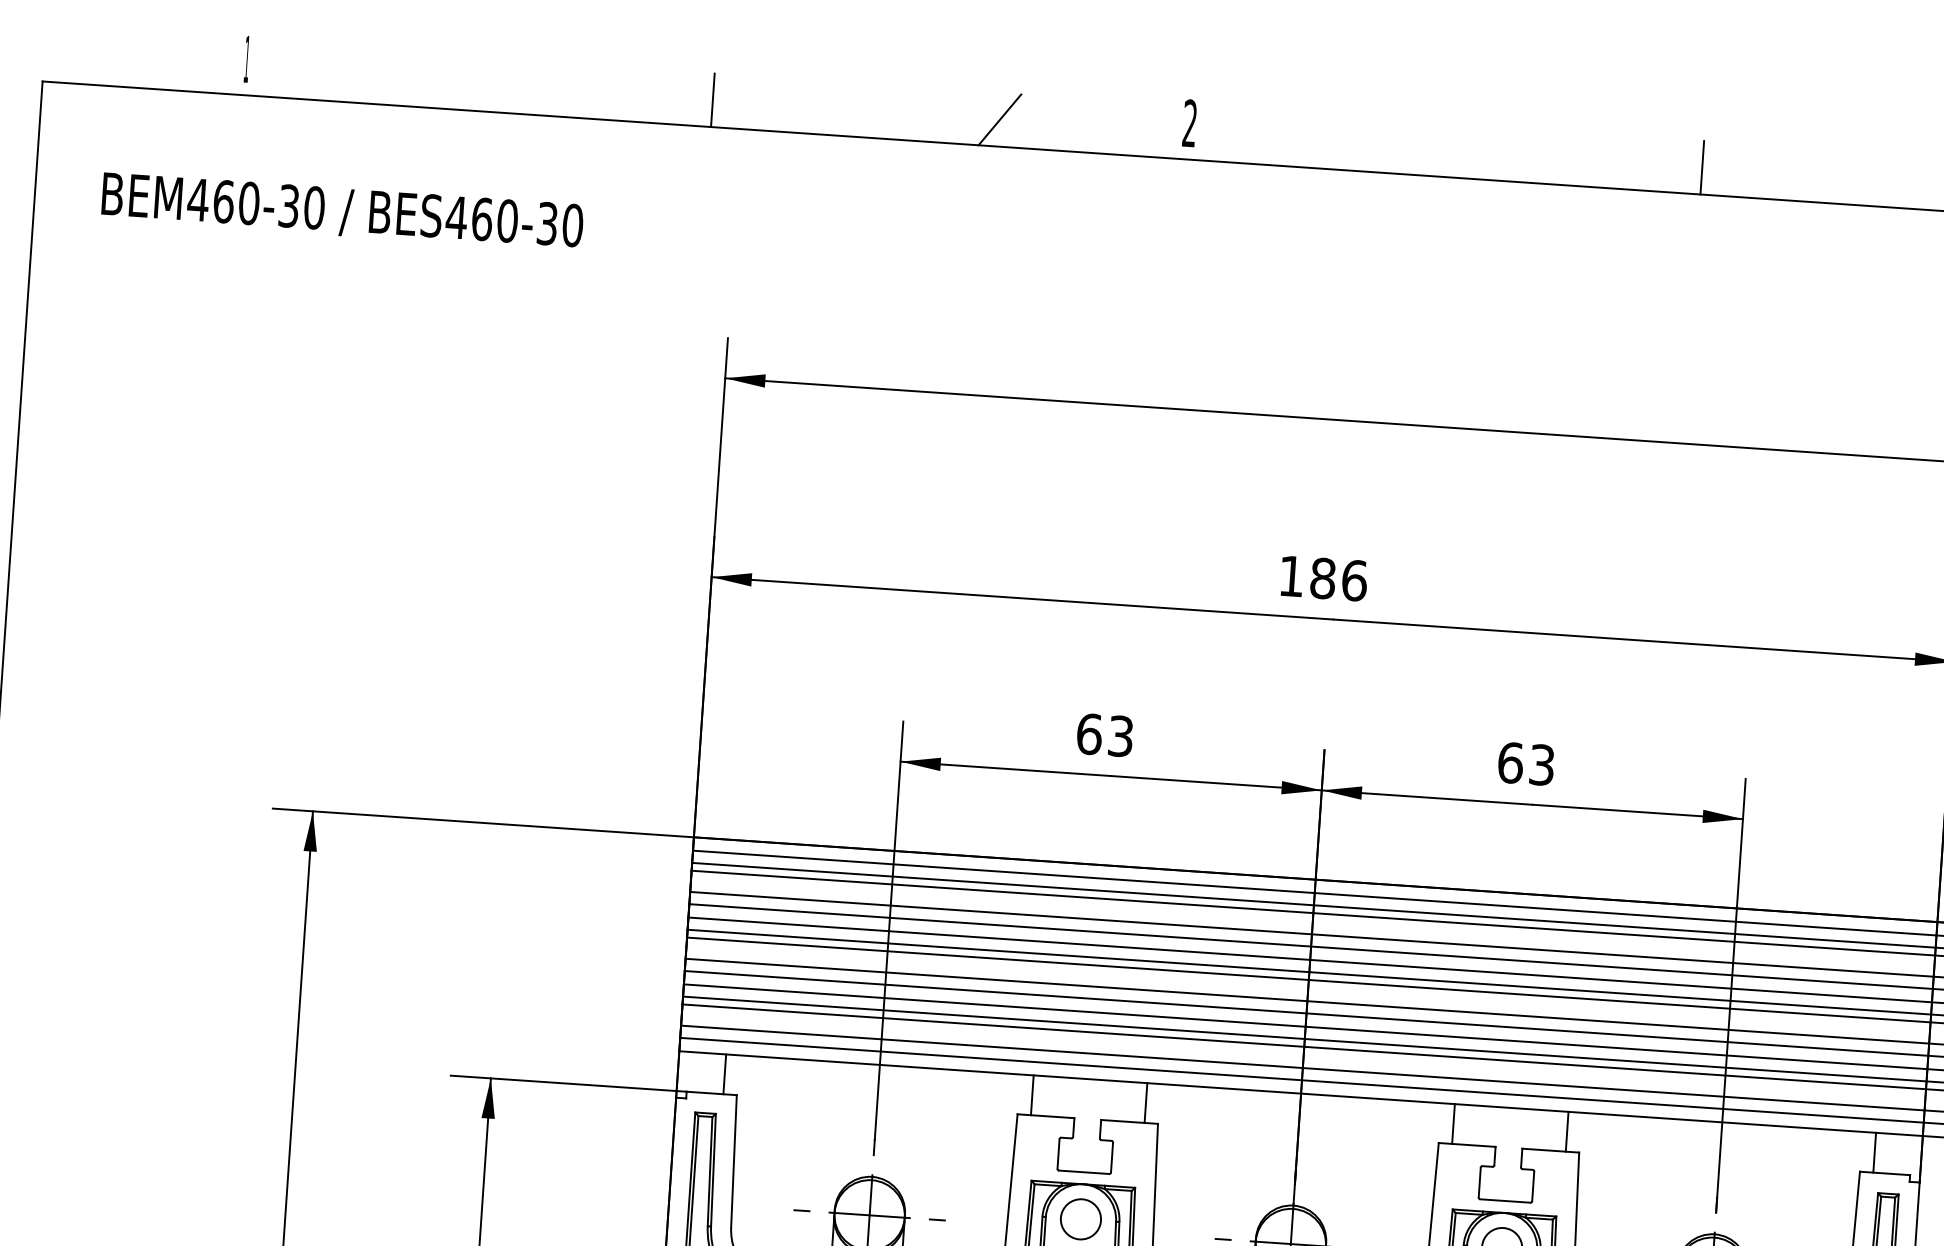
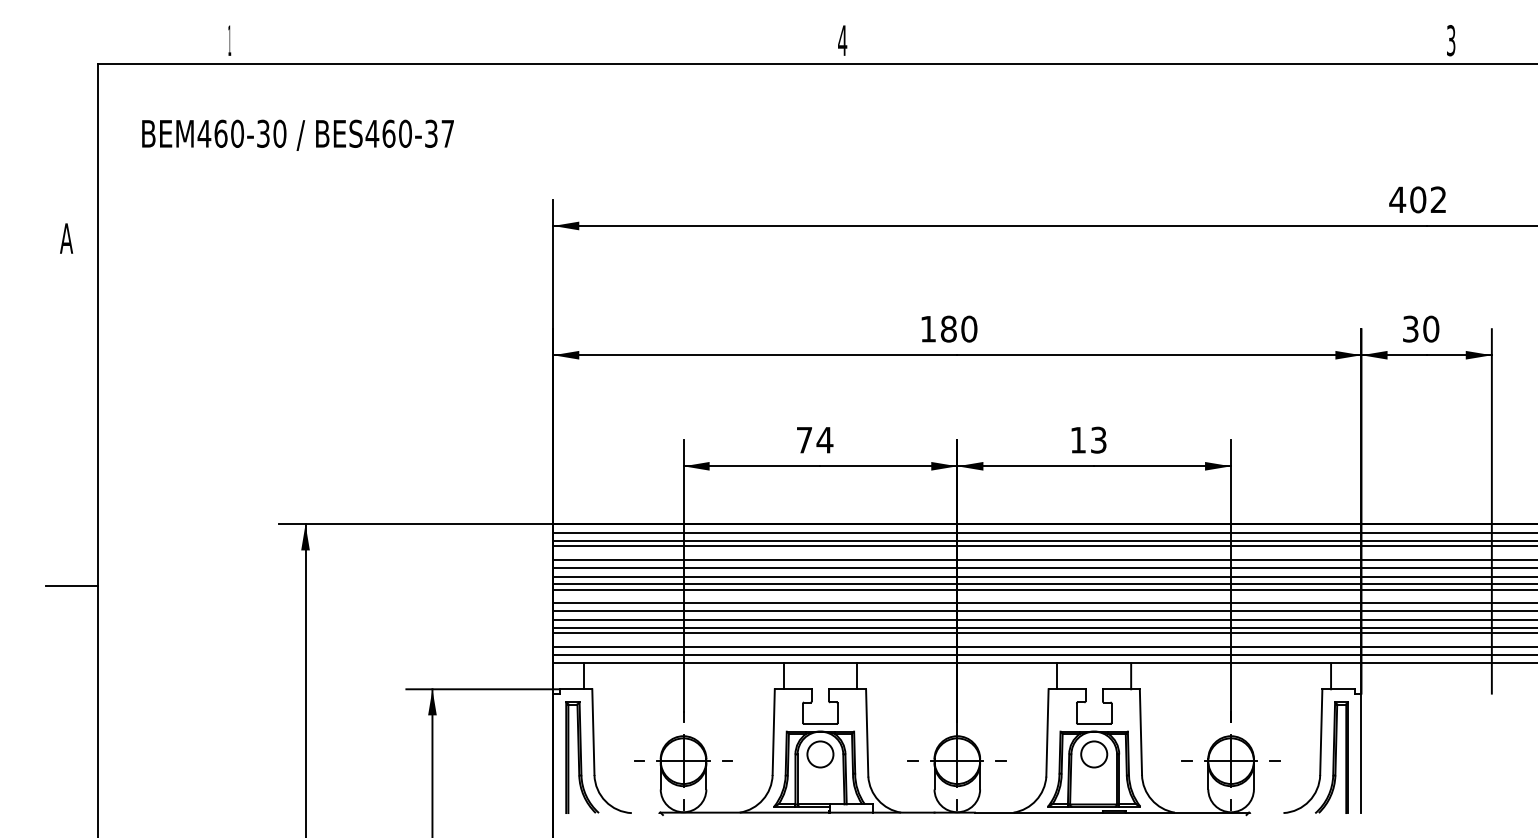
line: (712, 99) -> (532, 46), removed
line: (999, 119) -> (719, 46), removed
text: (1189, 123) -> (842, 40), 2 -> 4
line: (1702, 167) -> (1176, 46), removed
text: (572, 224) -> (447, 133), BES460-30 -> BES460-37
text: (1354, 579) -> (969, 328), 186 -> 180
text: (1104, 734) -> (814, 439), 63 -> 74
text: (1510, 761) -> (1078, 439), 63 -> 13

